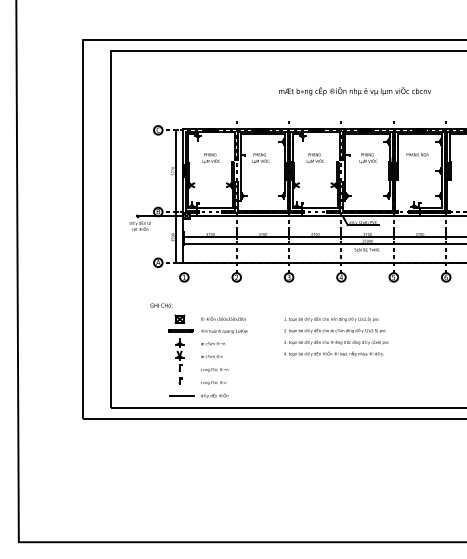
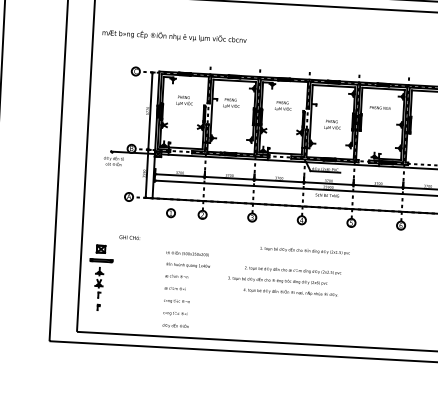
text: (354, 91) -> (174, 36), moved
text: (367, 158) -> (331, 125), moved
part: (184, 277) -> (171, 213), moved
text: (331, 319) -> (304, 250), moved
text: (336, 342) -> (277, 280), moved
part: (180, 349) -> (100, 277), moved
line: (182, 396) -> (145, 324), removed

